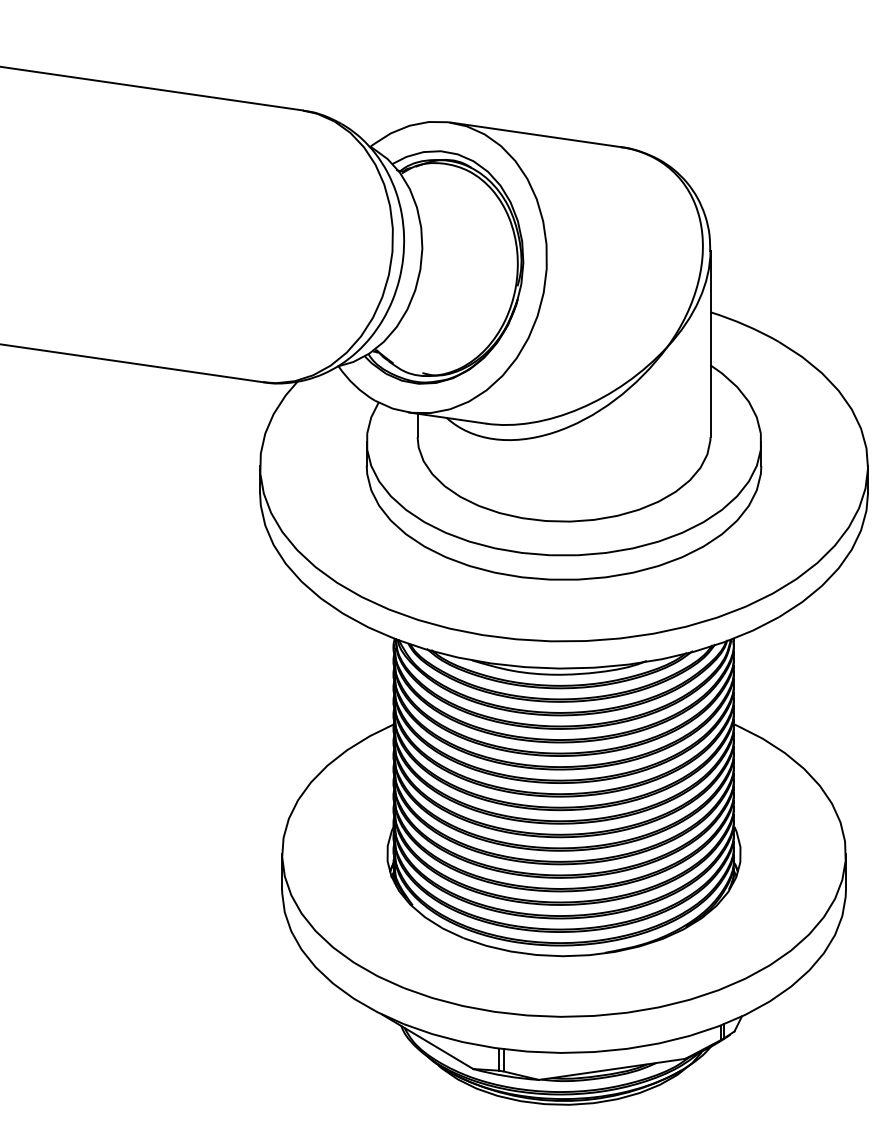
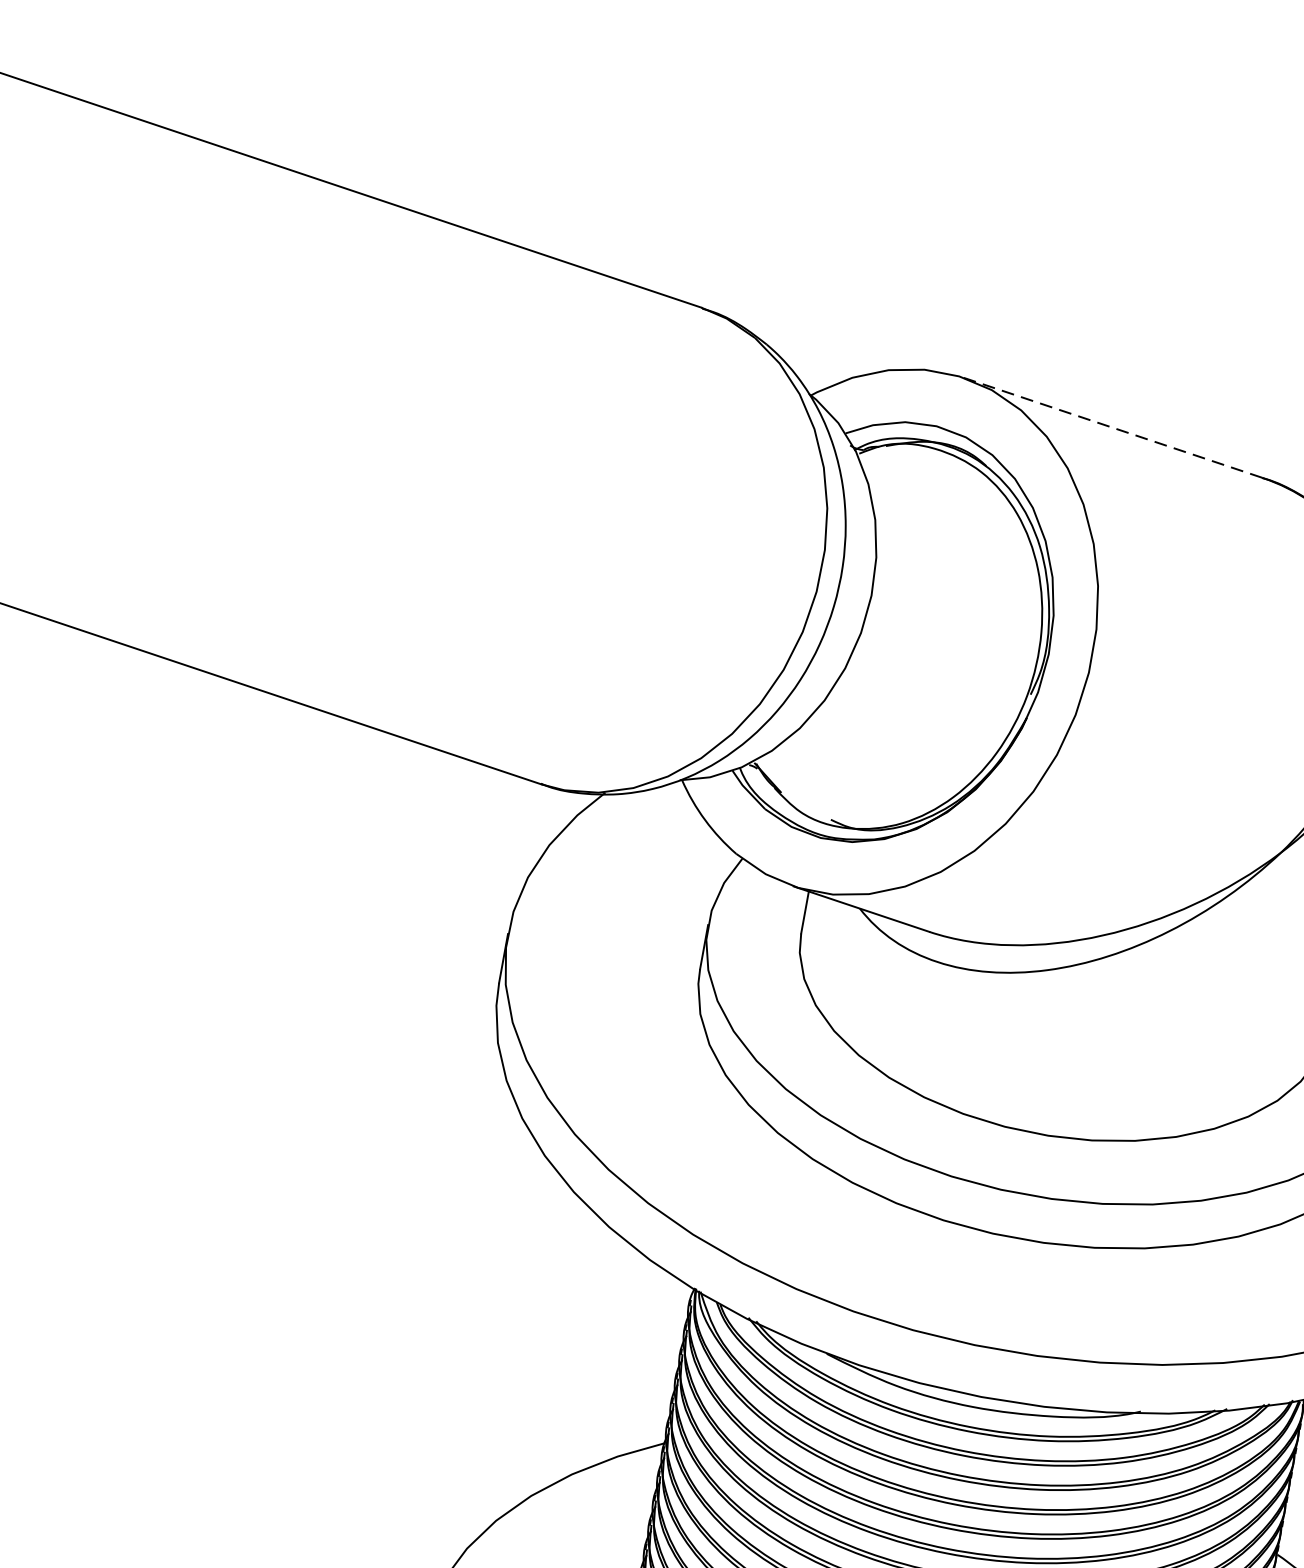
line: (535, 134) -> (1112, 427), solid -> dashed

